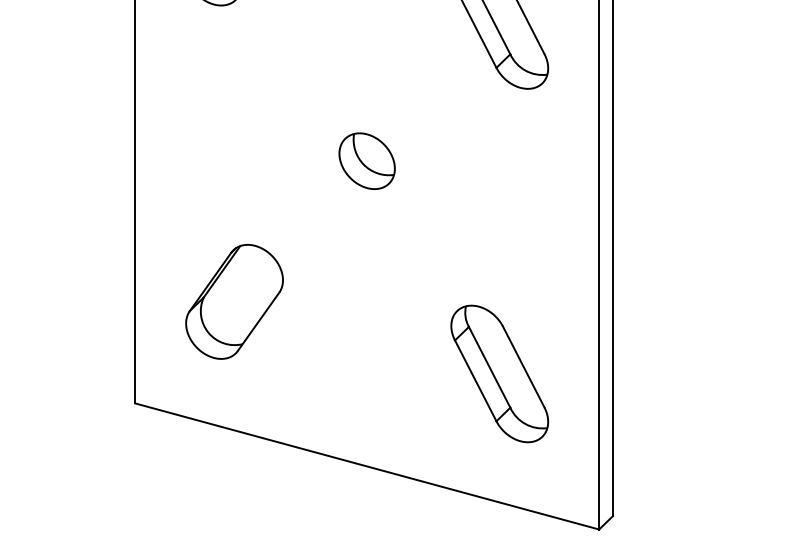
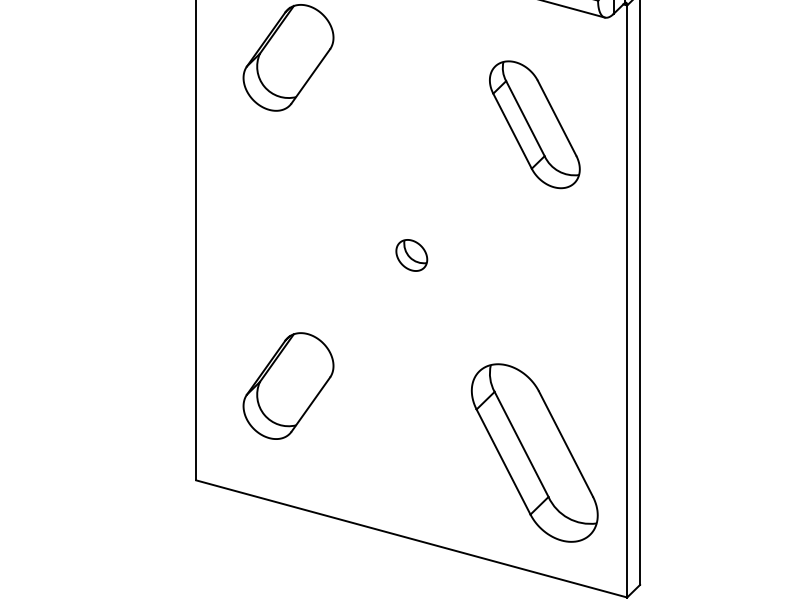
part: (366, 161) -> (411, 255), size x0.6
part: (499, 373) -> (534, 452), size x1.4

